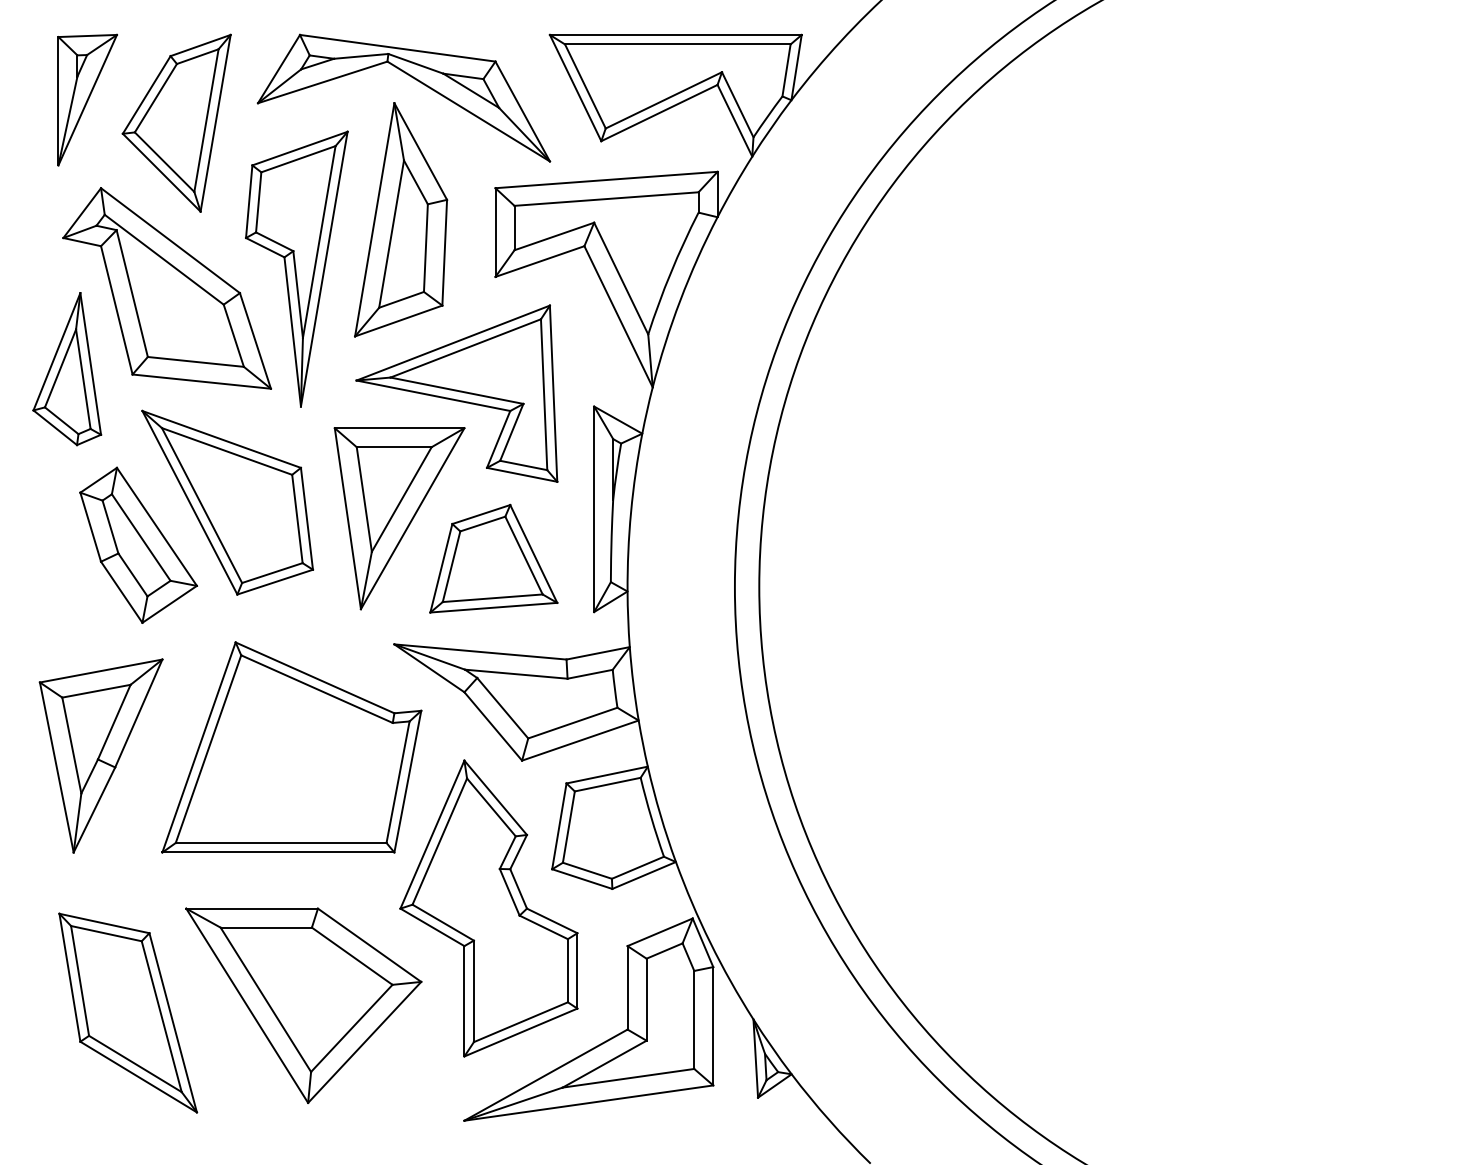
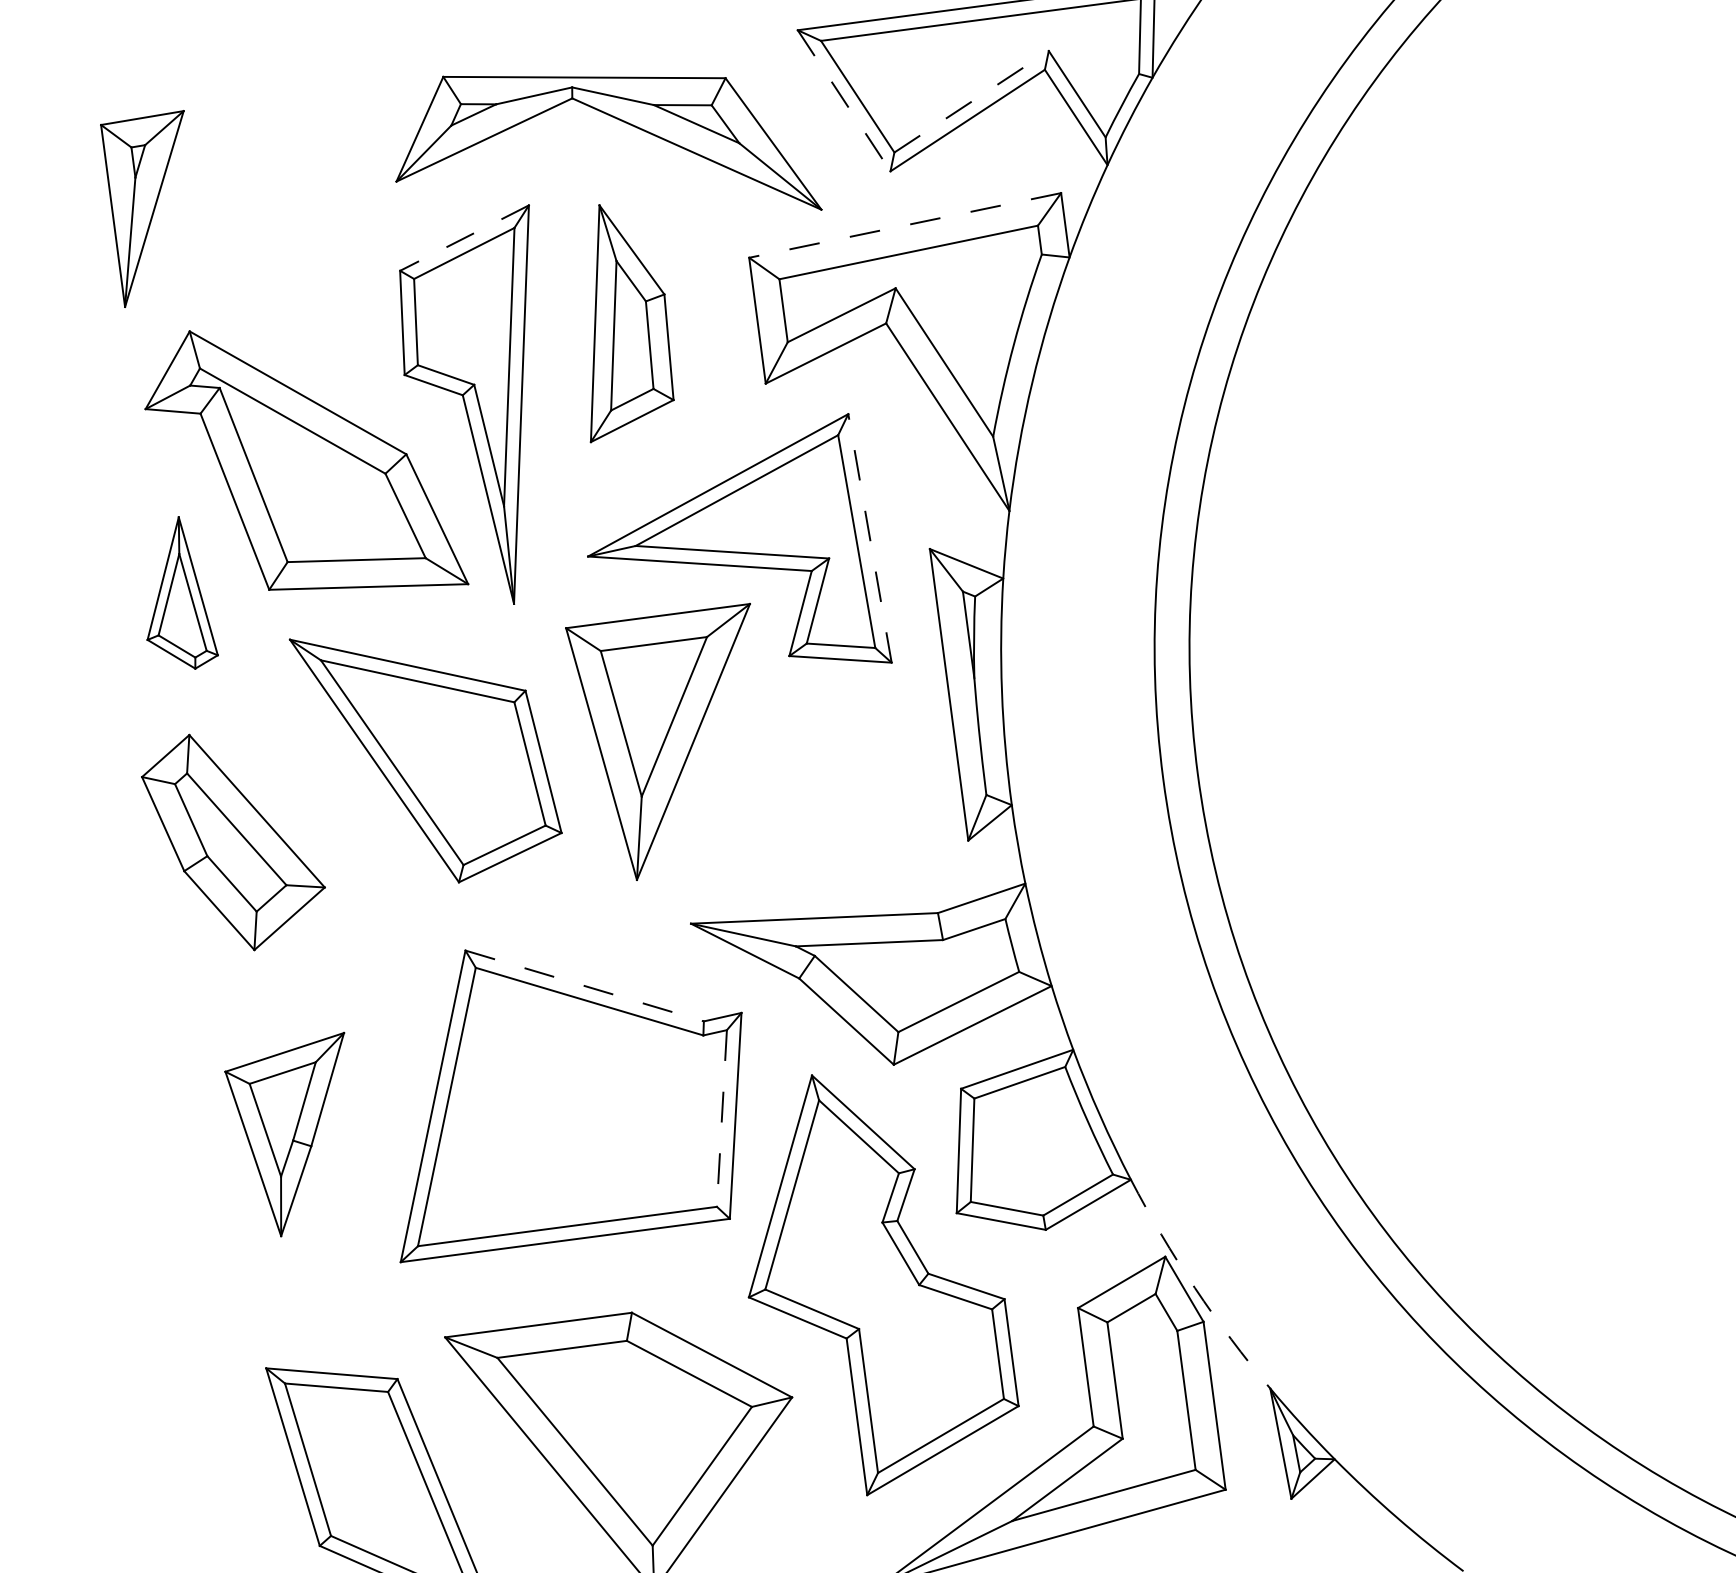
line: (575, 88) -> (844, 101), solid -> dashed
line: (663, 100) -> (971, 102), solid -> dashed
part: (176, 122) -> (284, 224), removed
line: (299, 148) -> (463, 238), solid -> dashed
line: (606, 180) -> (905, 226), solid -> dashed
part: (401, 219) -> (621, 319), size x0.7
part: (67, 369) -> (175, 594), size x0.7
line: (553, 393) -> (869, 538), solid -> dashed
part: (138, 544) -> (234, 839), moved
part: (493, 558) -> (815, 783), removed
line: (315, 677) -> (585, 985), solid -> dashed
part: (100, 755) -> (294, 1136), size x0.7
line: (398, 782) -> (722, 1118), solid -> dashed
arc: (710, 942) -> (1195, 1287), solid -> dashed

